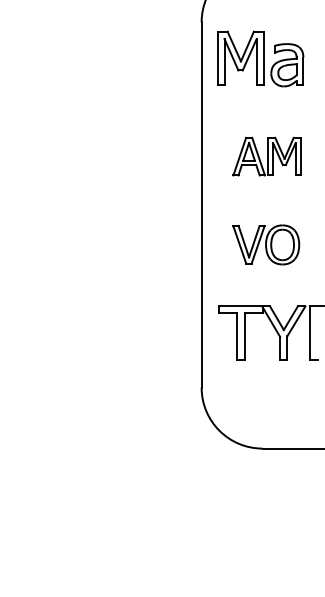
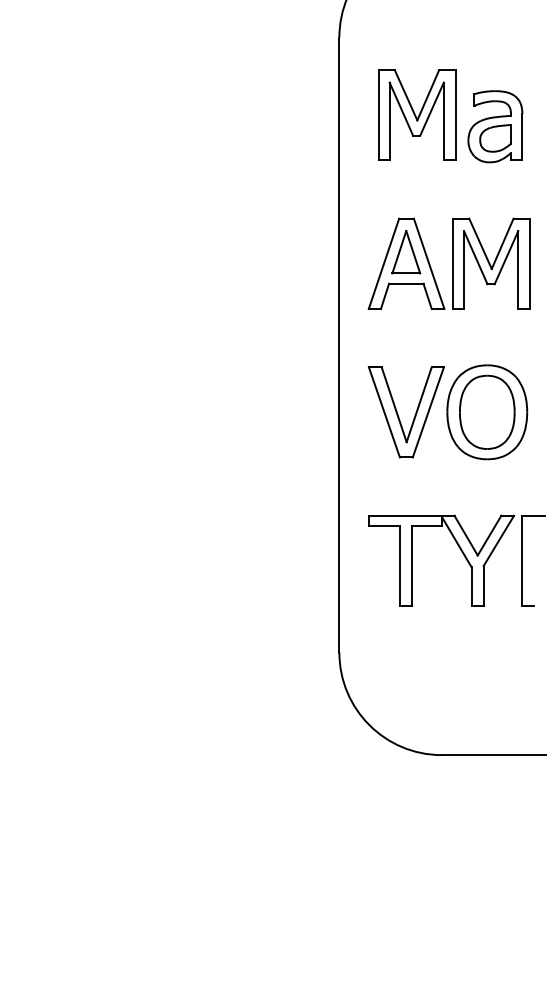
part: (260, 58) -> (450, 115), moved
part: (266, 156) -> (448, 263), size x1.43
part: (266, 244) -> (448, 411), size x1.43

